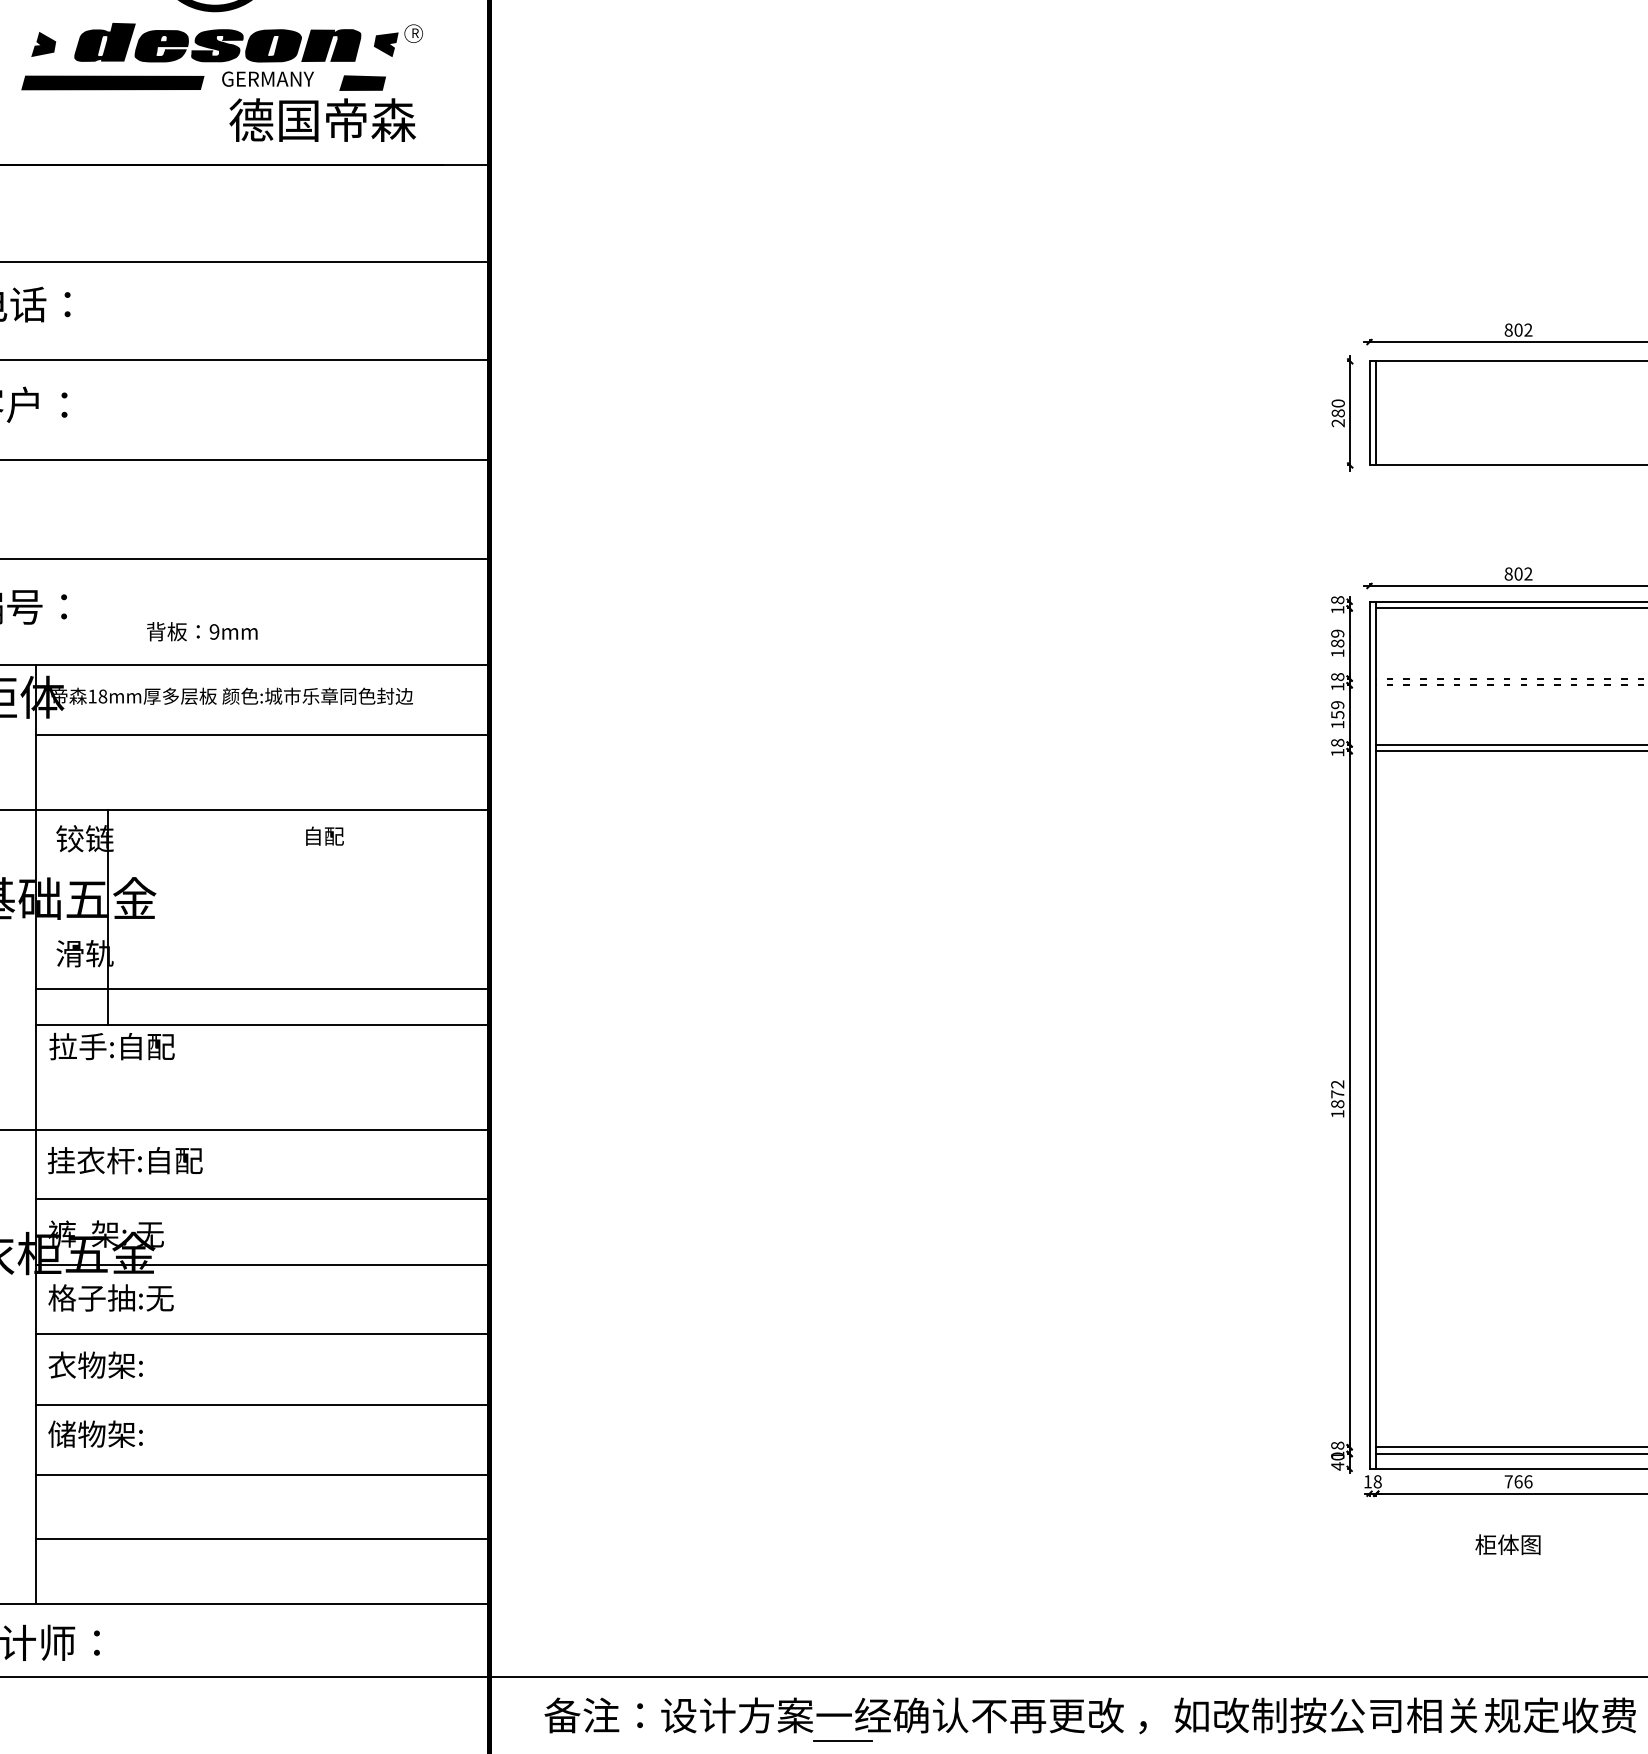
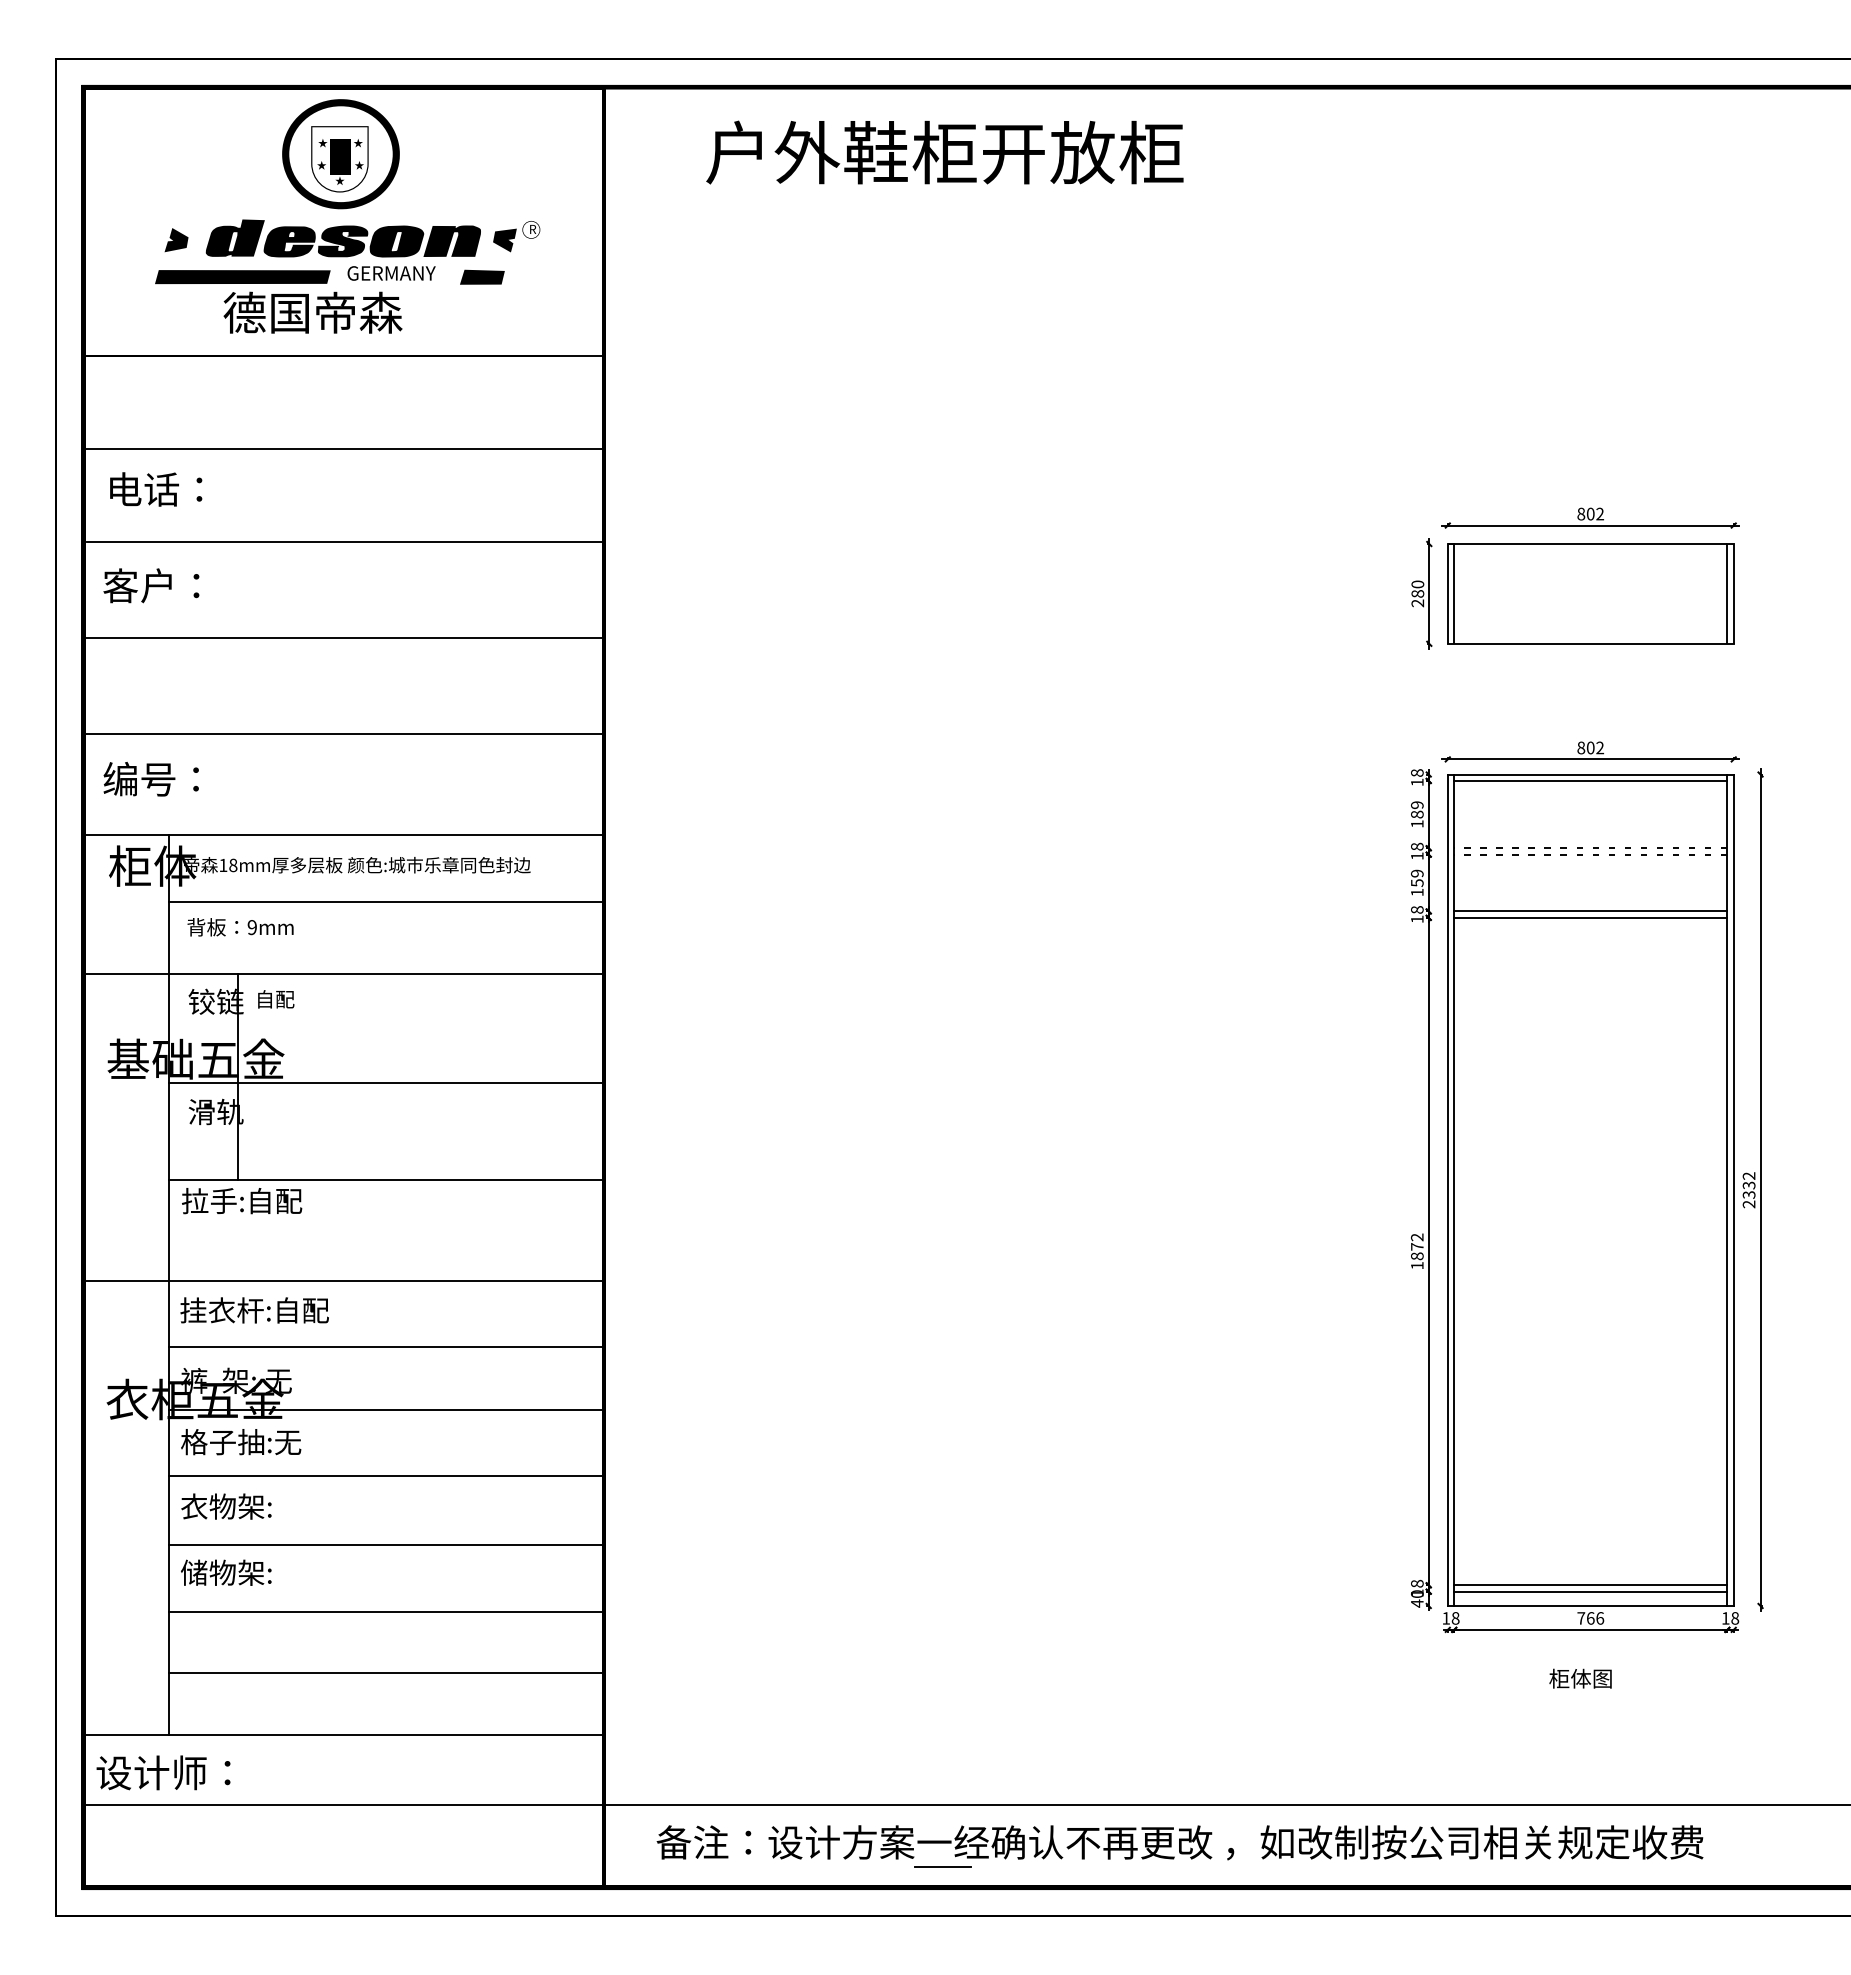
text: (322, 119) -> (312, 312), moved
text: (202, 631) -> (240, 927), moved
text: (325, 836) -> (276, 999), moved
line: (262, 988) -> (386, 1082), moved

